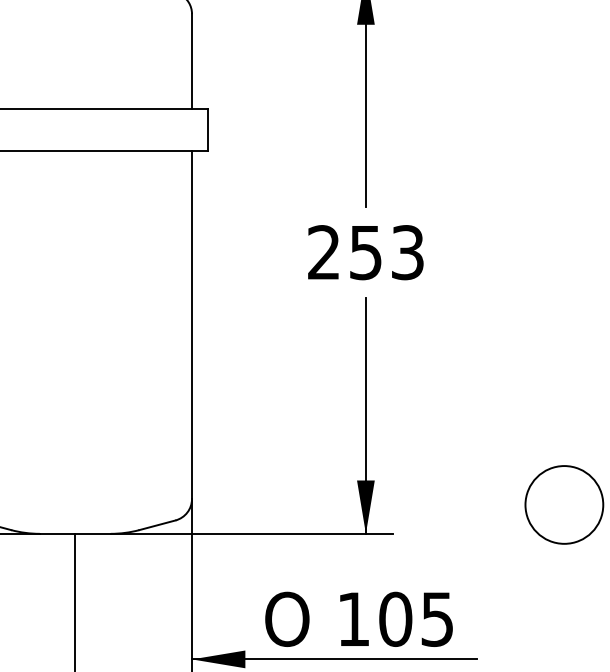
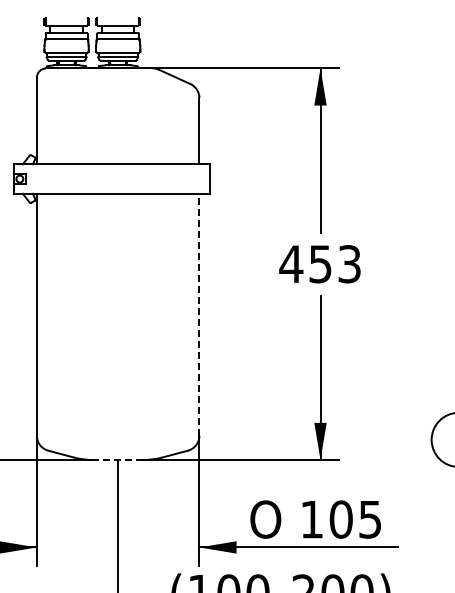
text: (324, 251) -> (291, 263), 253 -> 453
line: (192, 324) -> (199, 314), solid -> dashed
line: (75, 534) -> (118, 460), solid -> dashed

